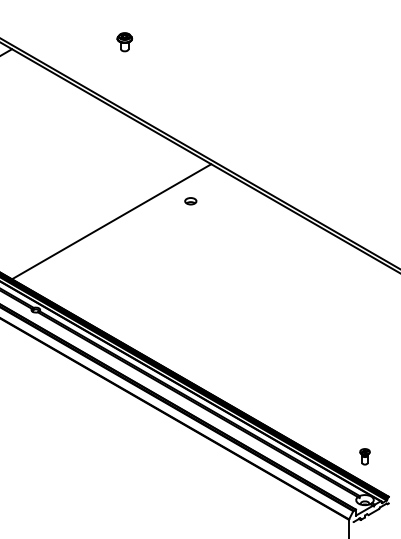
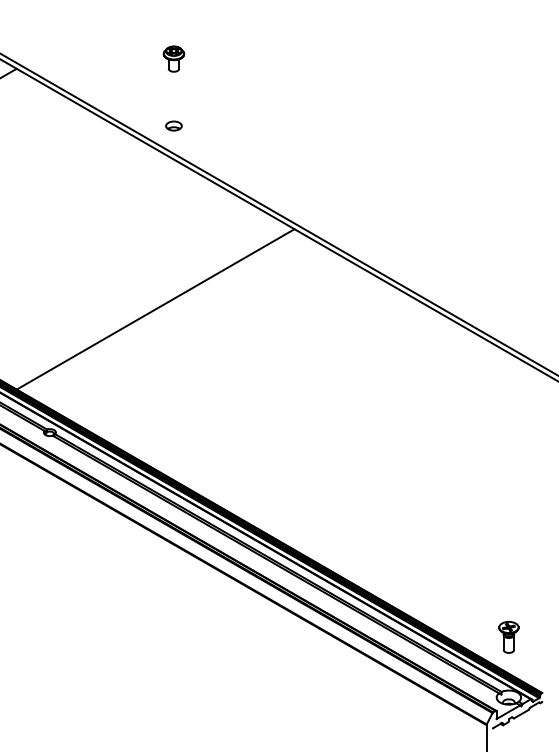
part: (190, 201) -> (173, 126), moved
part: (364, 456) -> (508, 636), size x1.43

